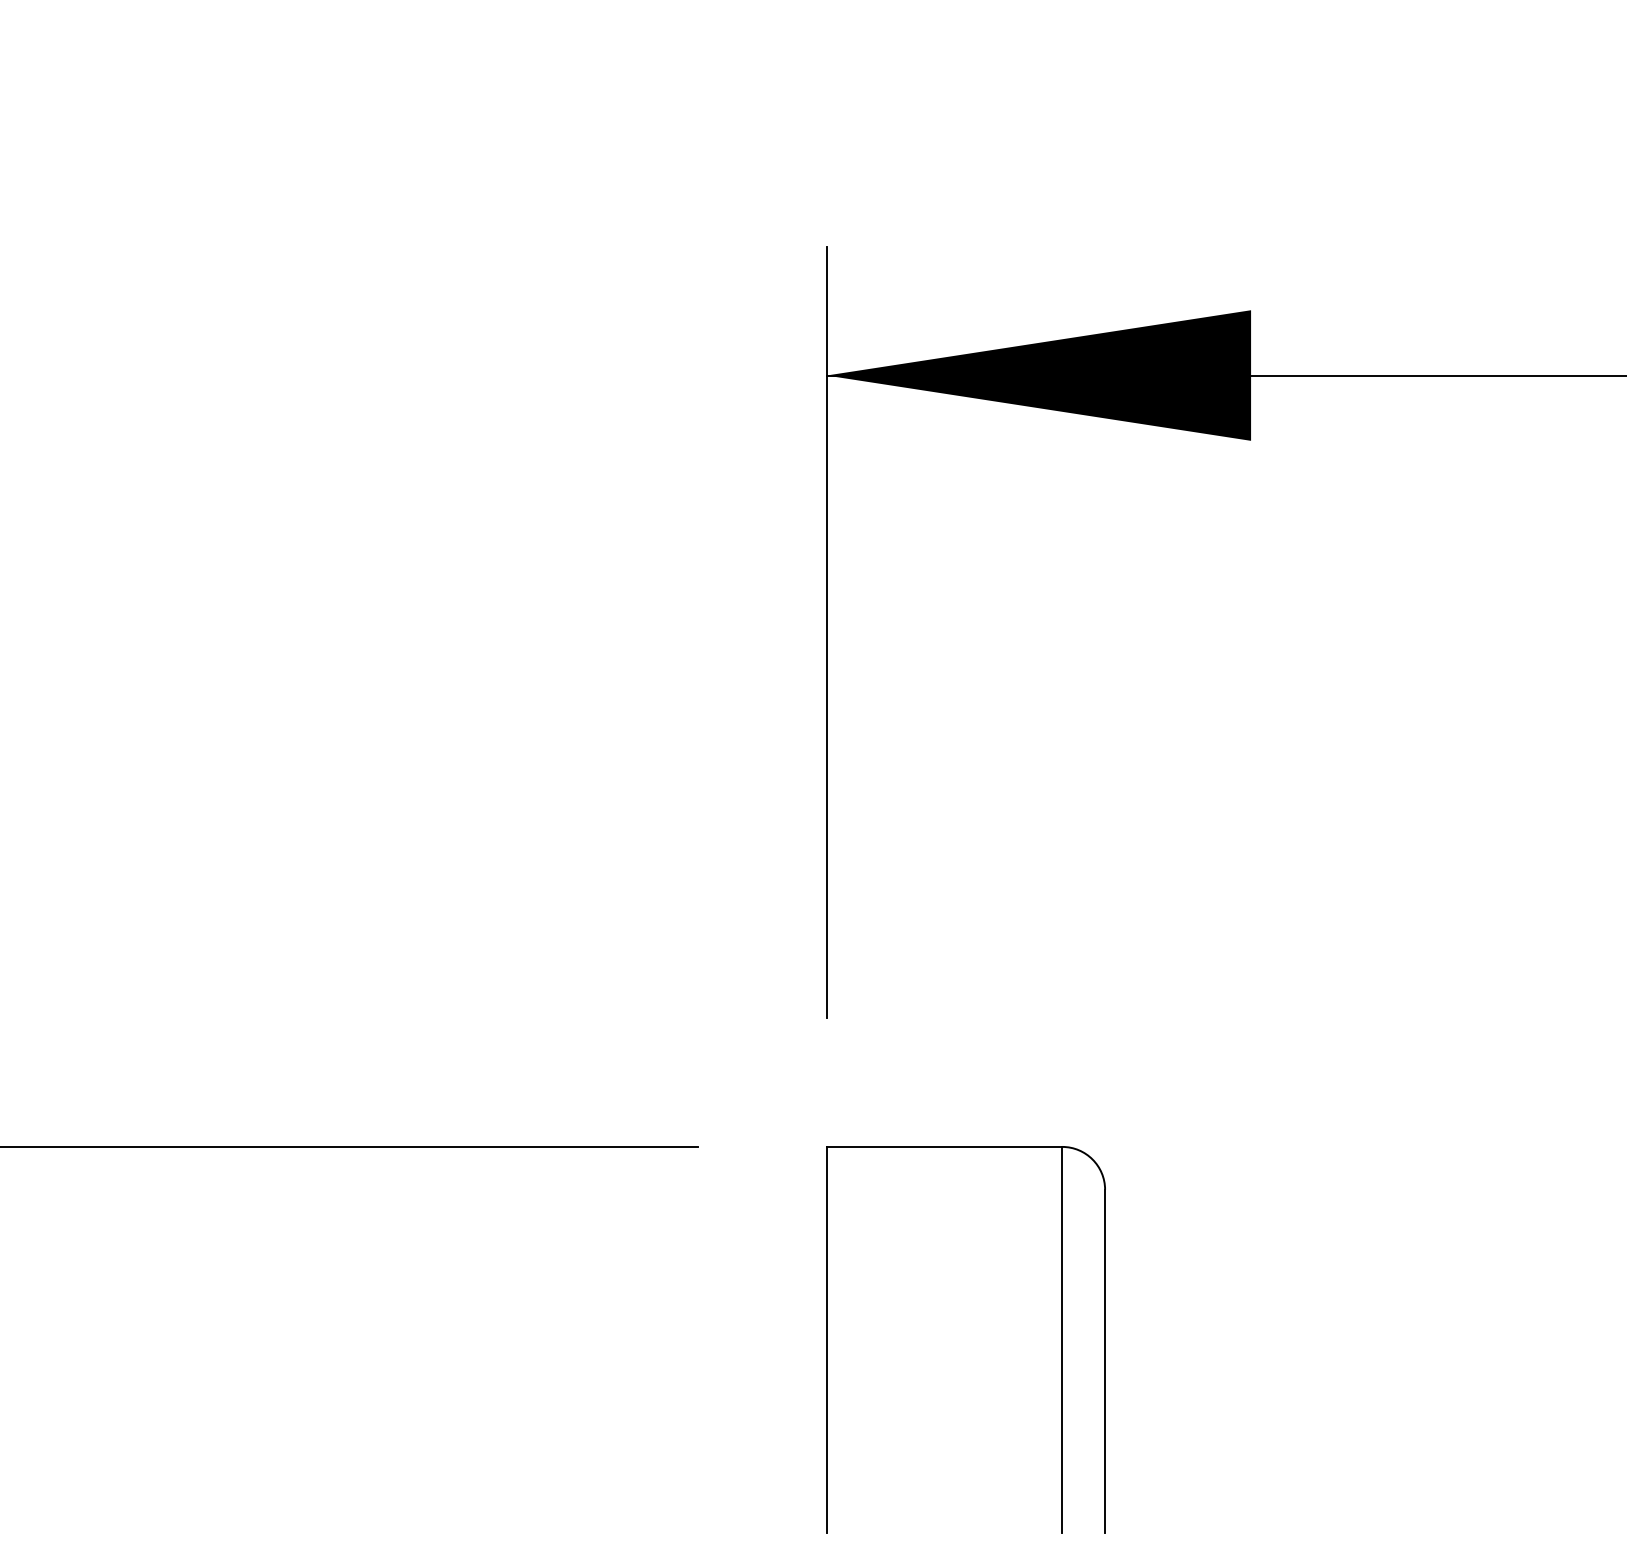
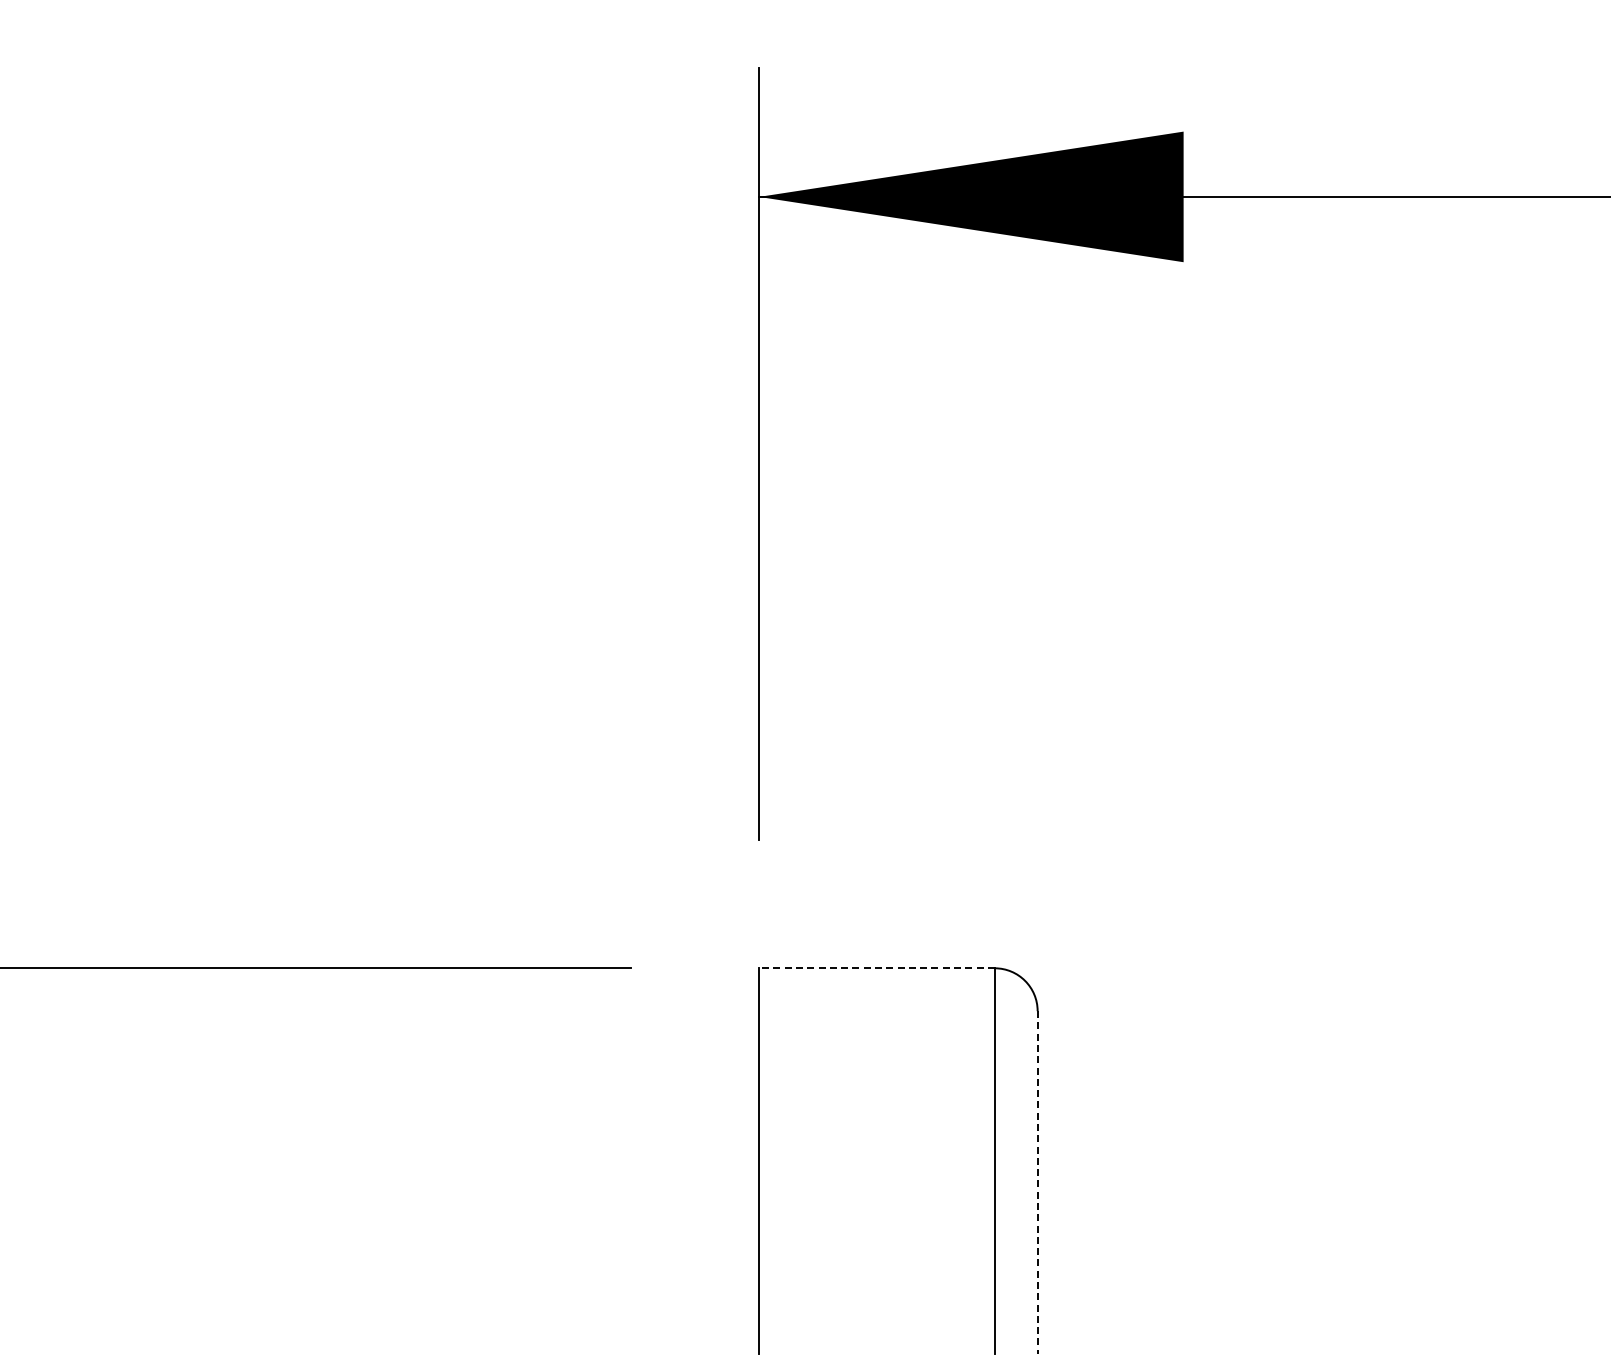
line: (944, 1146) -> (877, 967), solid -> dashed
line: (1105, 1361) -> (1038, 1182), solid -> dashed

